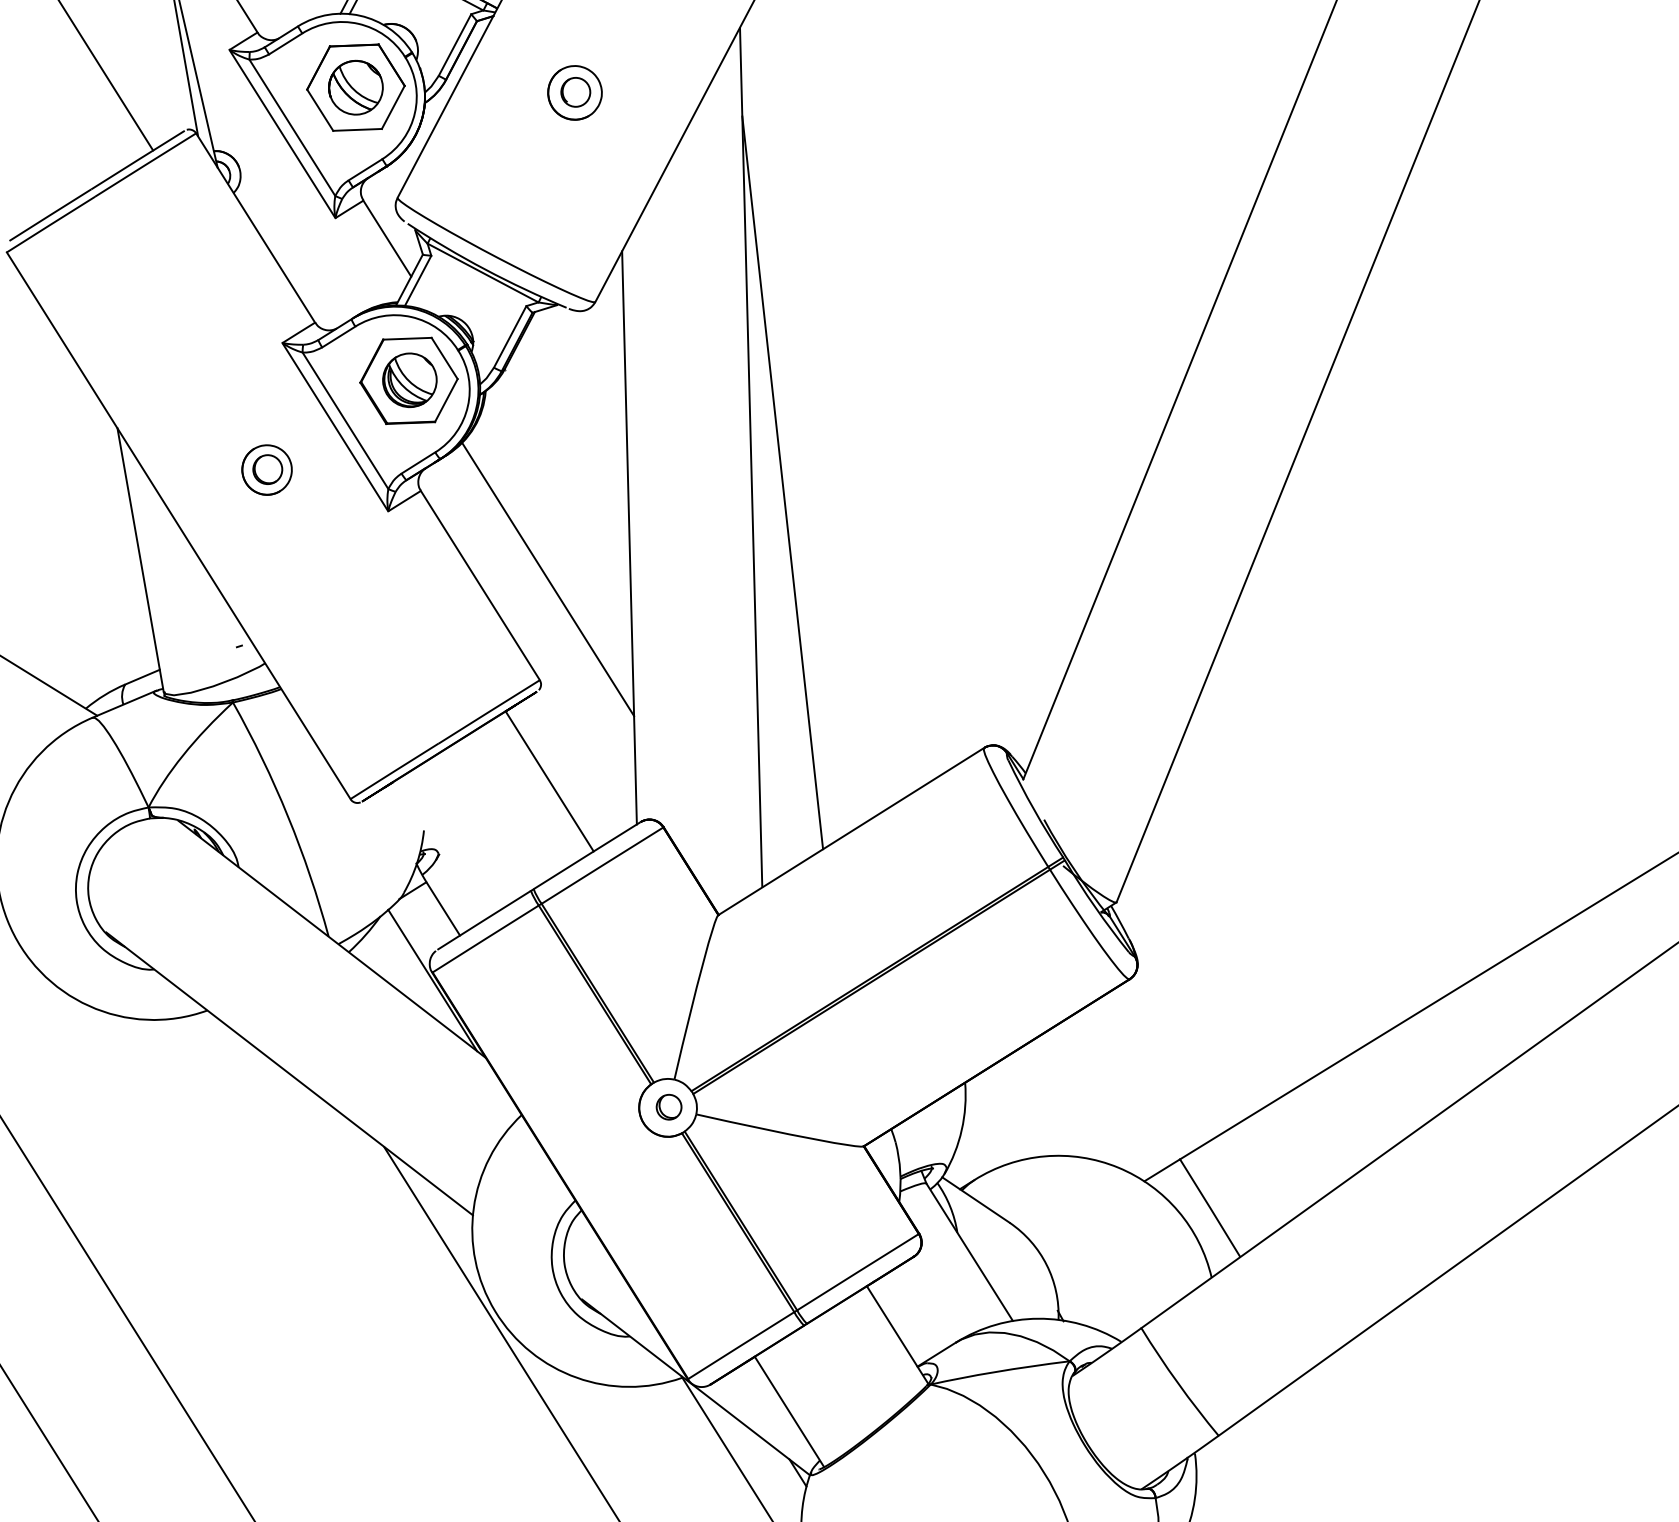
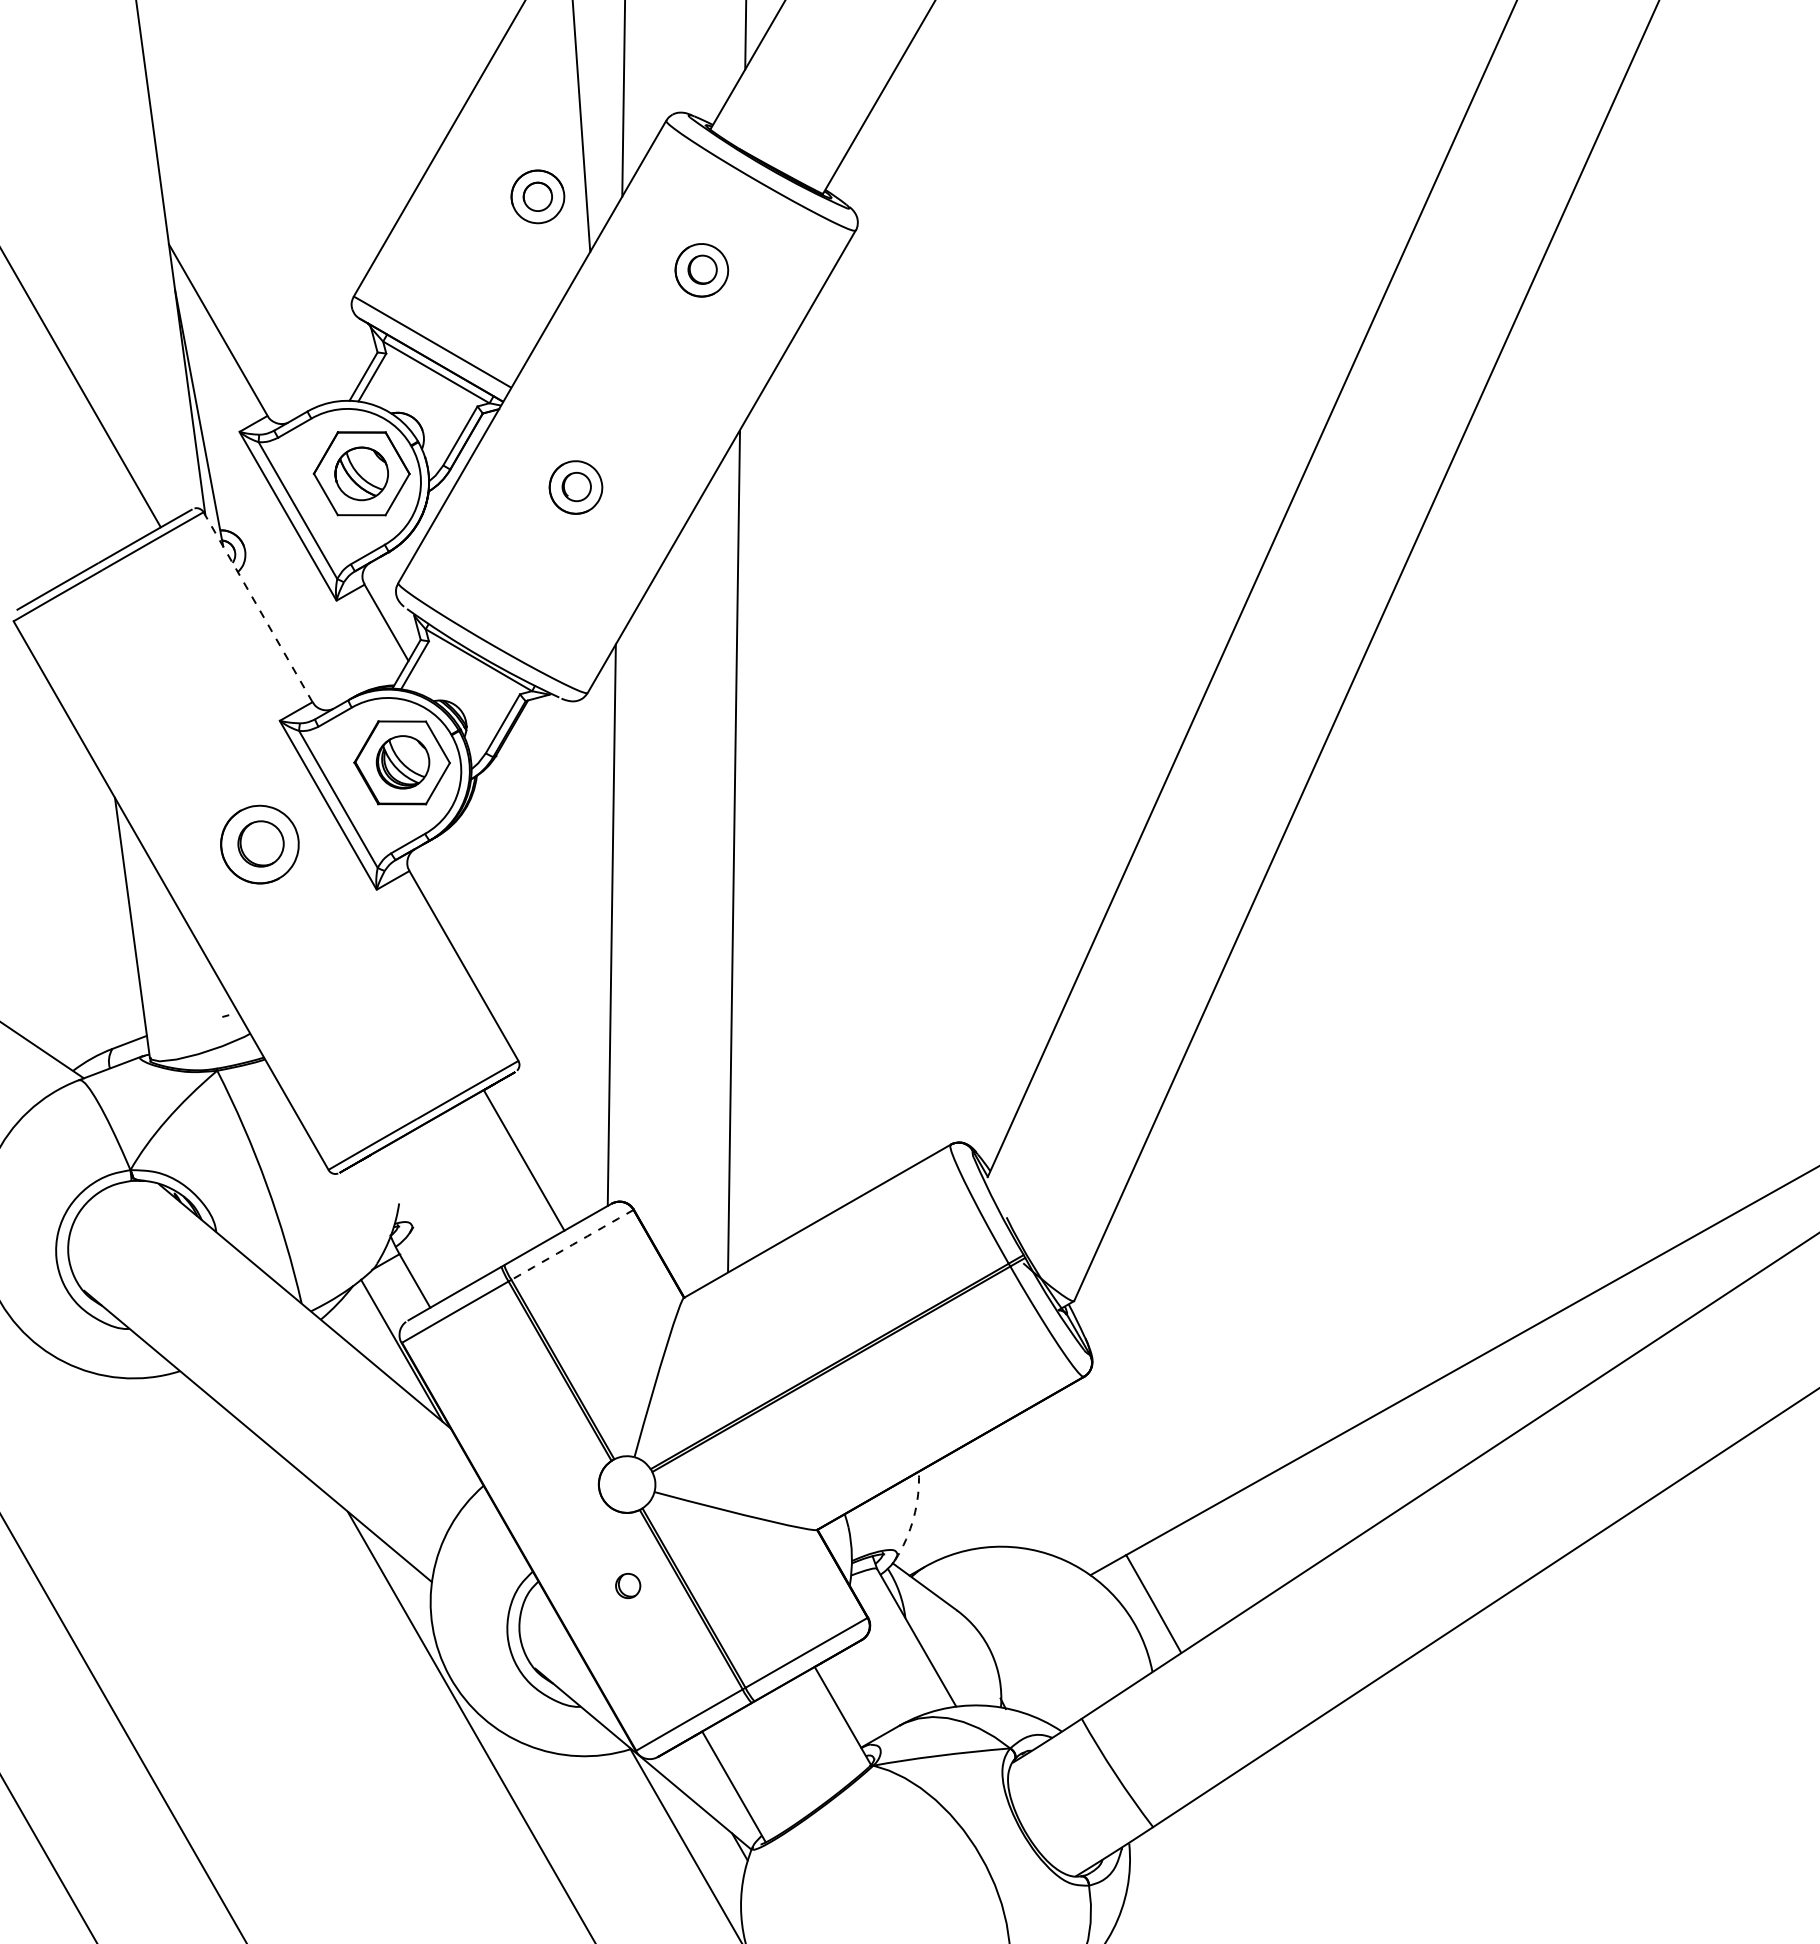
line: (255, 227) -> (257, 606), solid -> dashed
part: (266, 470) -> (259, 844), size x1.6
line: (782, 483) -> (763, 877), removed
line: (548, 579) -> (530, 962), removed
arc: (602, 865) -> (572, 1244), solid -> dashed
part: (669, 1107) -> (628, 1586), moved
arc: (961, 1129) -> (913, 1517), solid -> dashed

